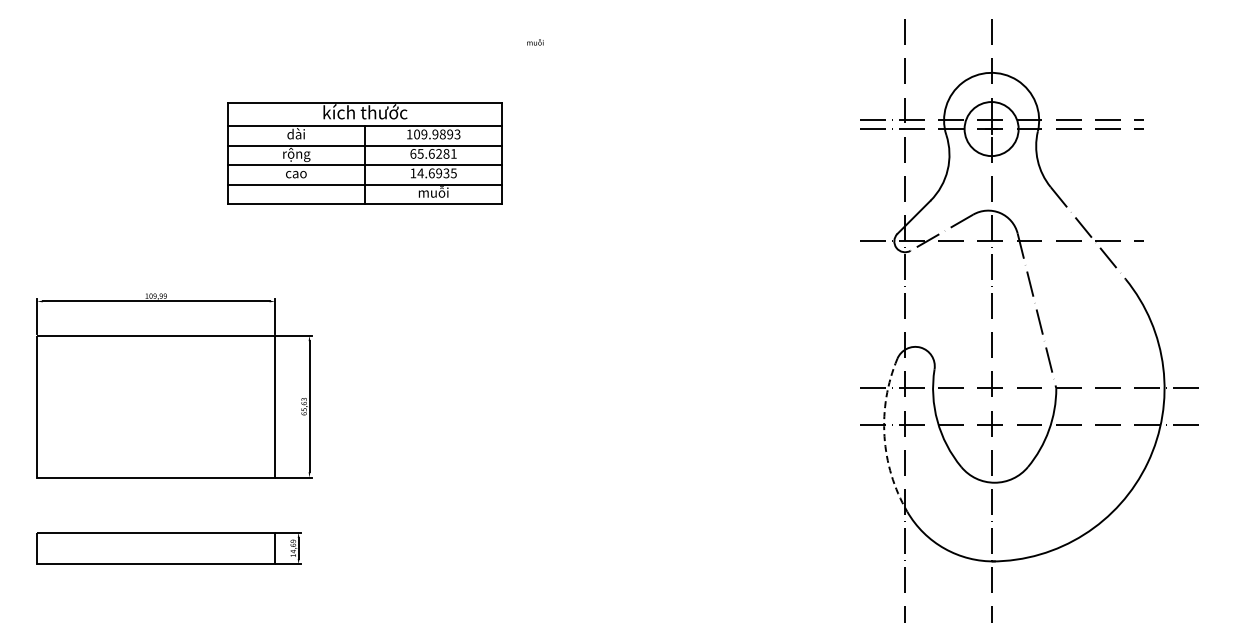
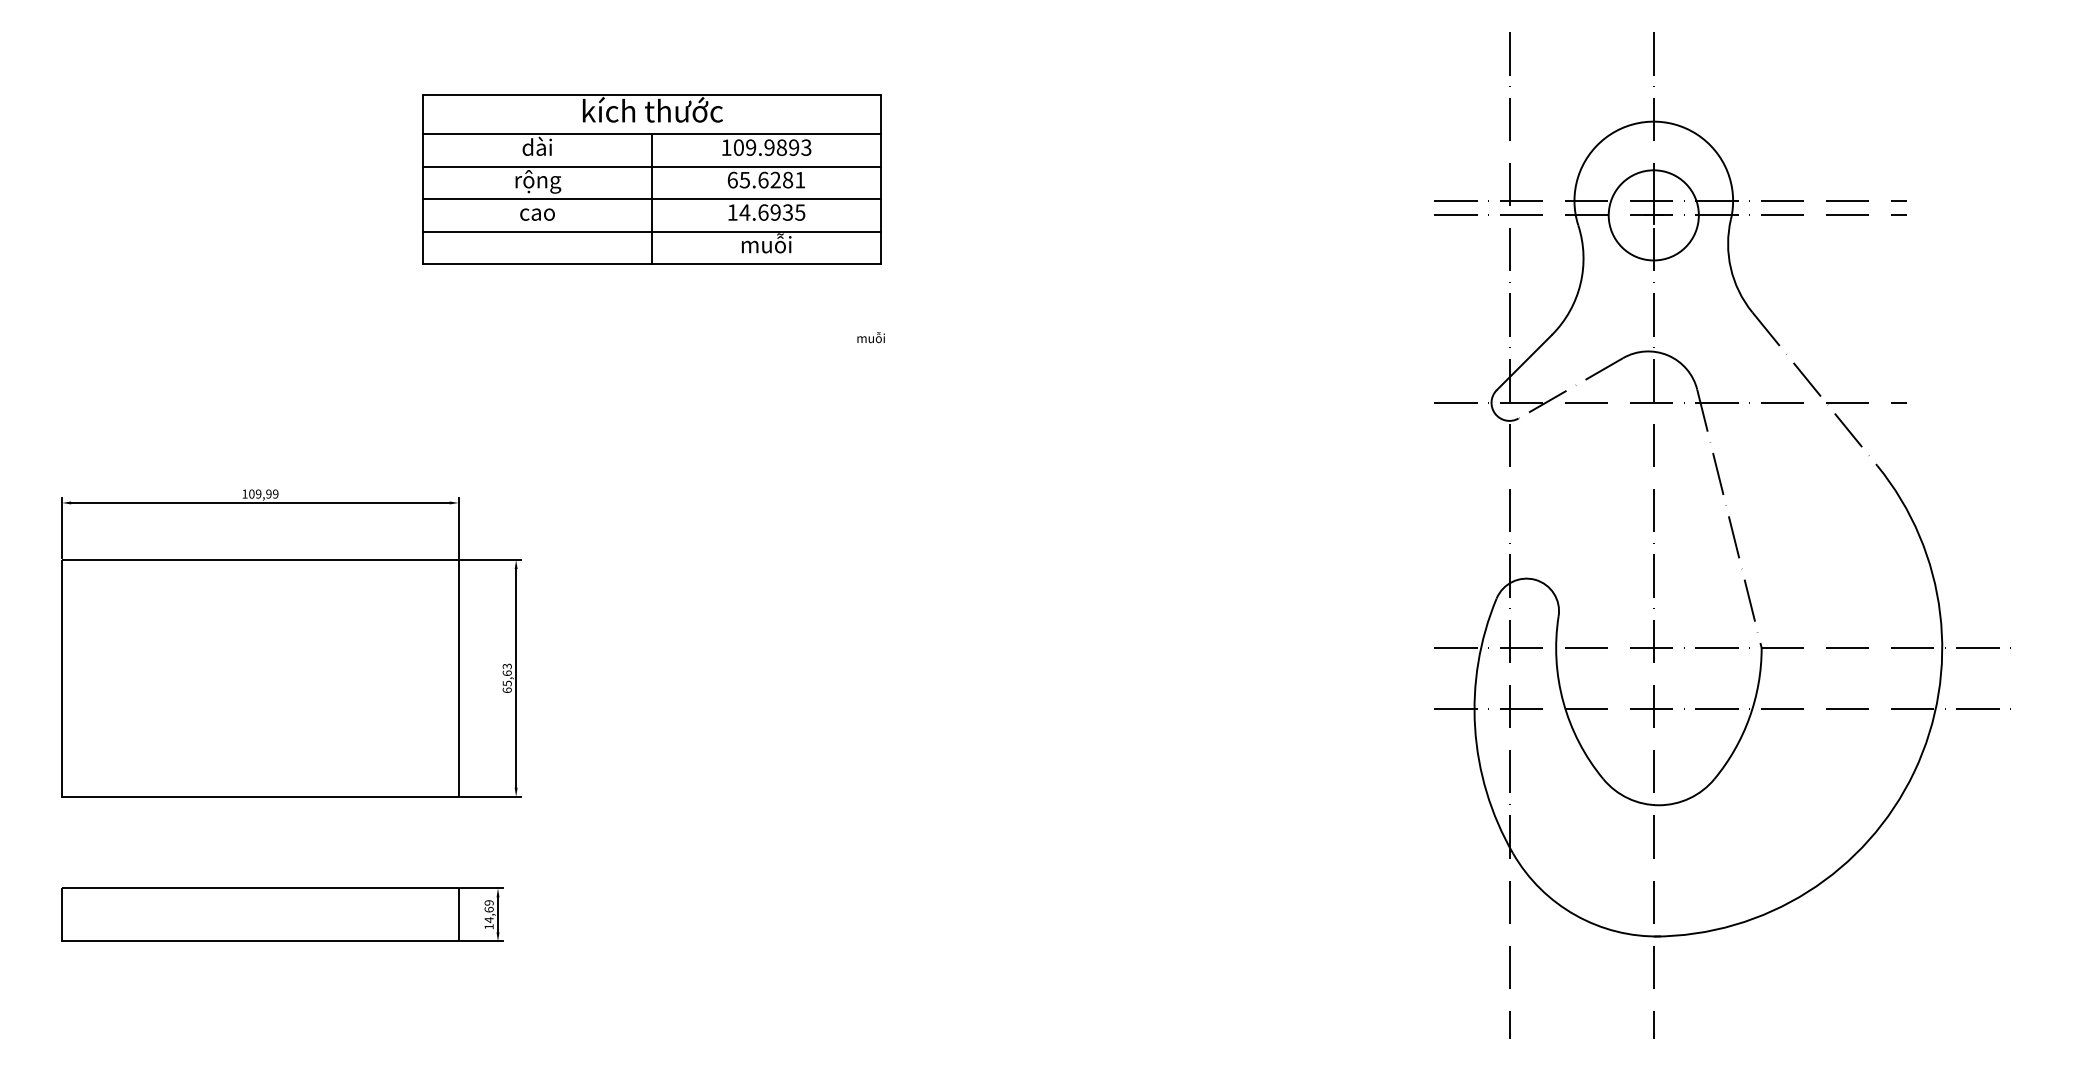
text: (535, 42) -> (871, 337), moved
part: (364, 153) -> (651, 179), moved
arc: (884, 436) -> (1475, 728), dashed -> solid

